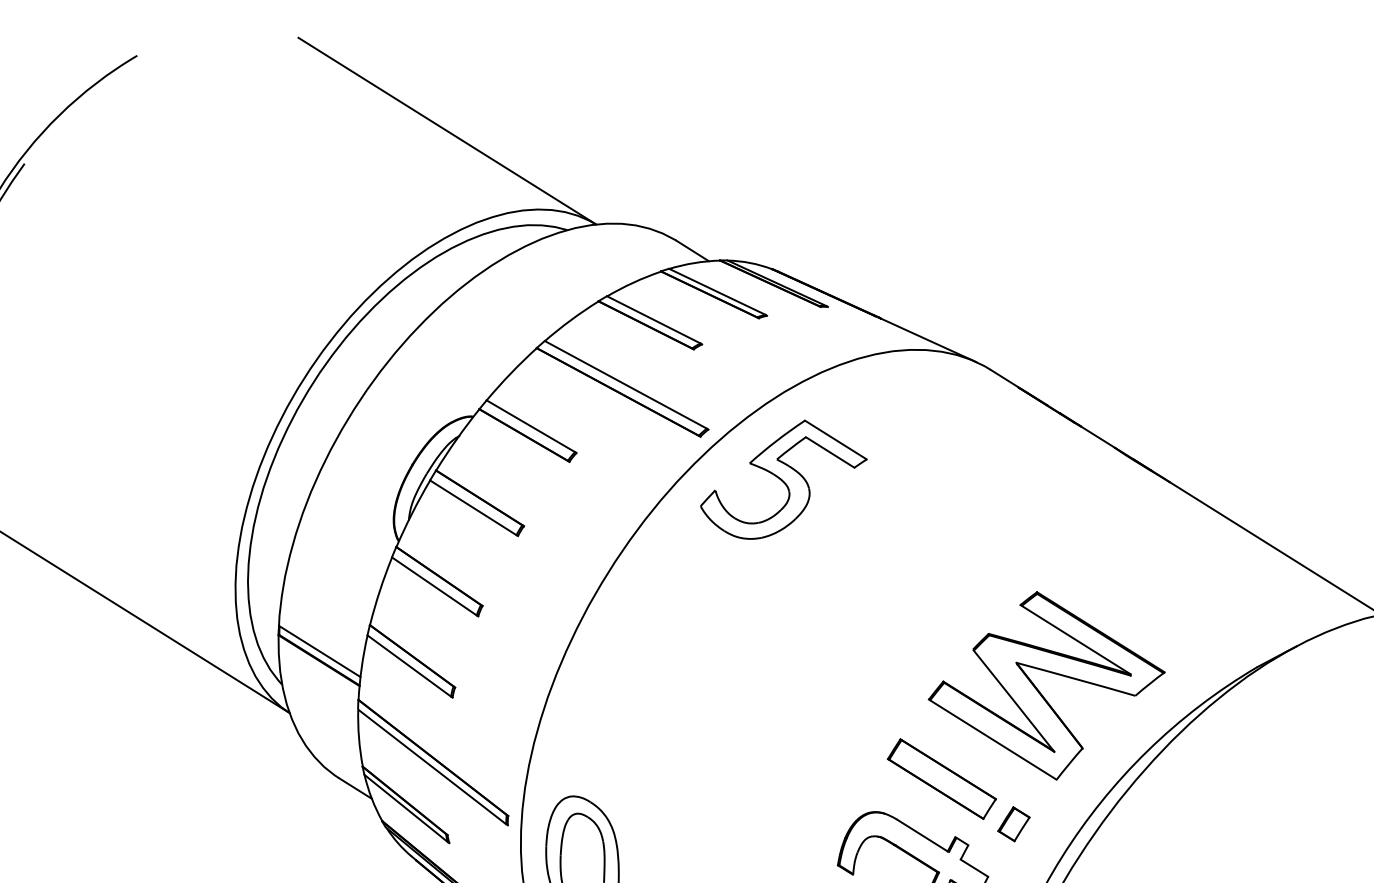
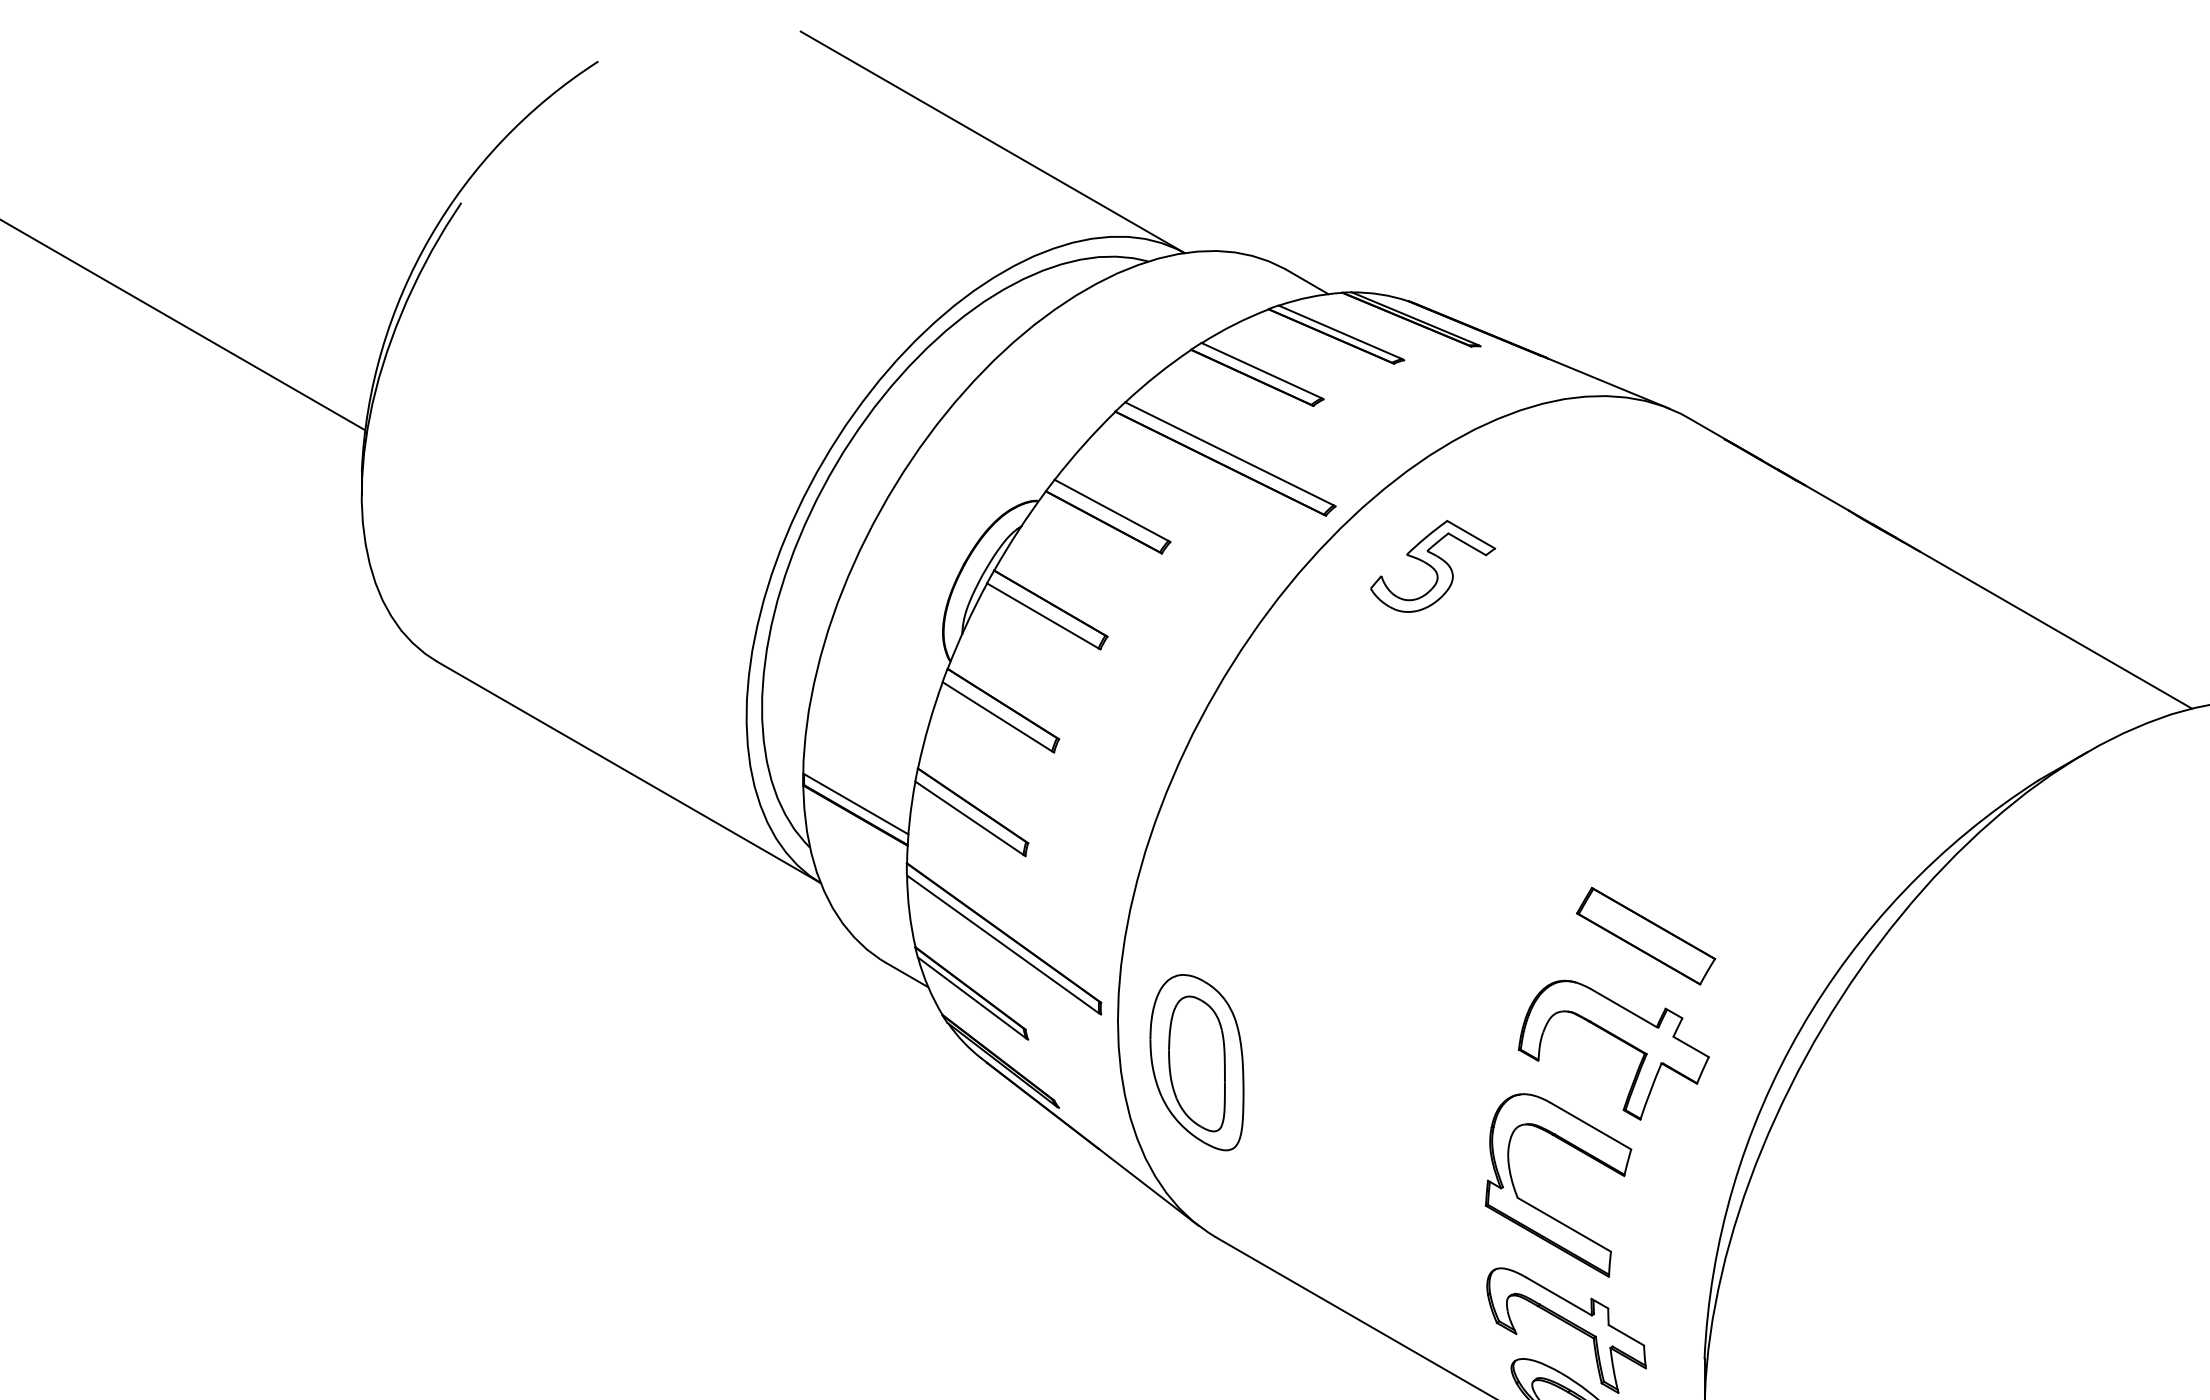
part: (783, 480) -> (1432, 566), size x0.6
part: (1039, 691) -> (1765, 821), removed
part: (1013, 824) -> (1738, 989), removed

